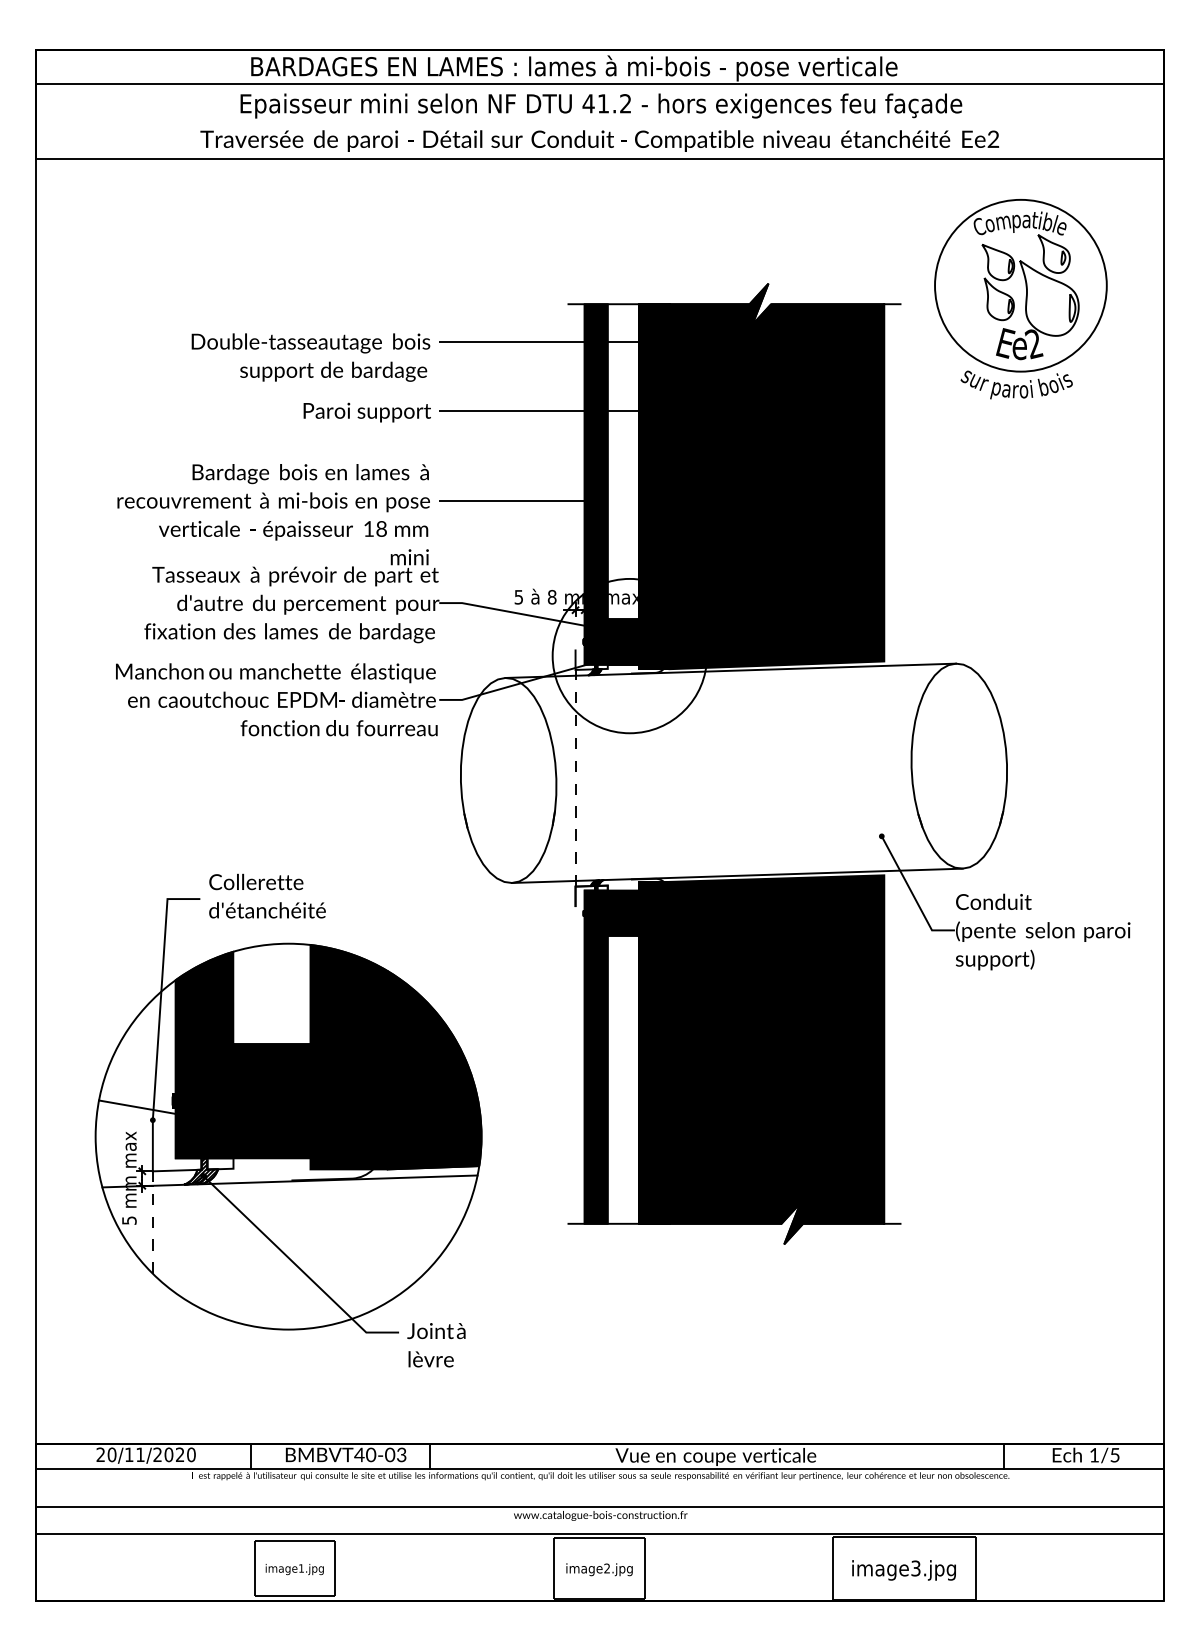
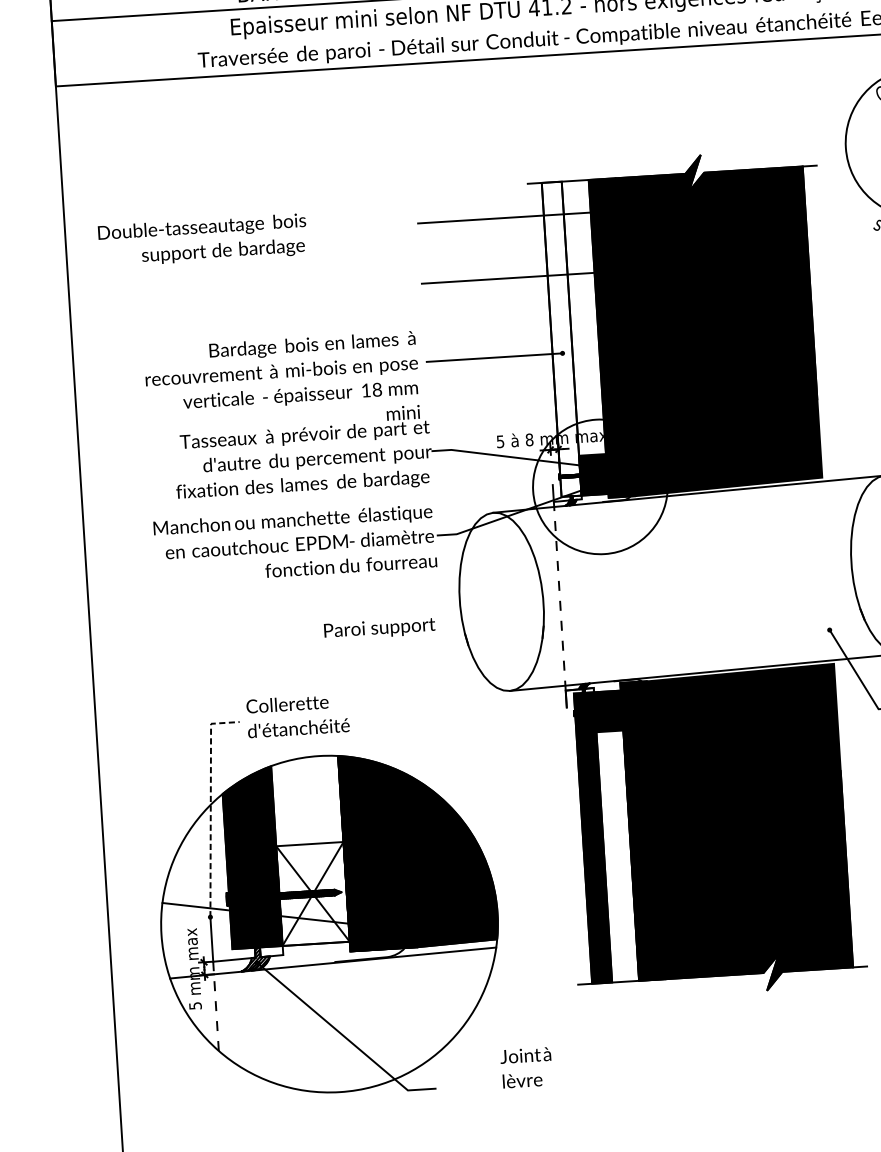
text: (310, 357) -> (202, 240), moved
text: (366, 412) -> (379, 628), moved
fill: (595, 484) -> (561, 339), removed
line: (161, 992) -> (210, 805), solid -> dashed
fill: (271, 1100) -> (312, 893), removed
text: (436, 1345) -> (526, 1068), moved

